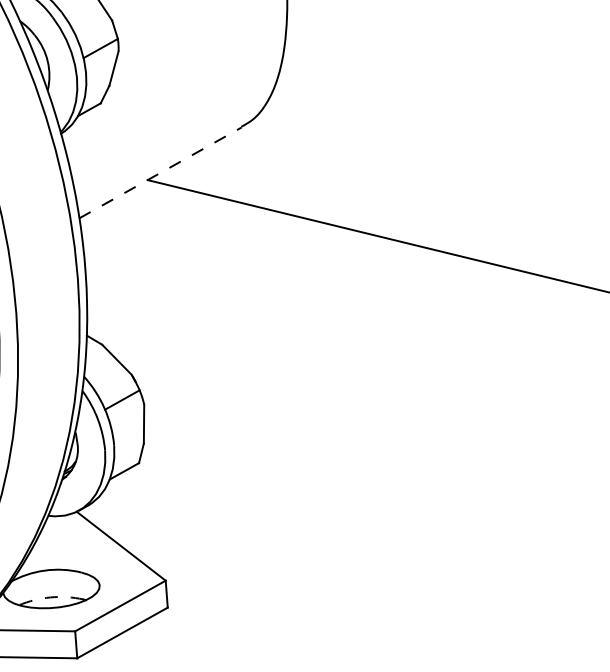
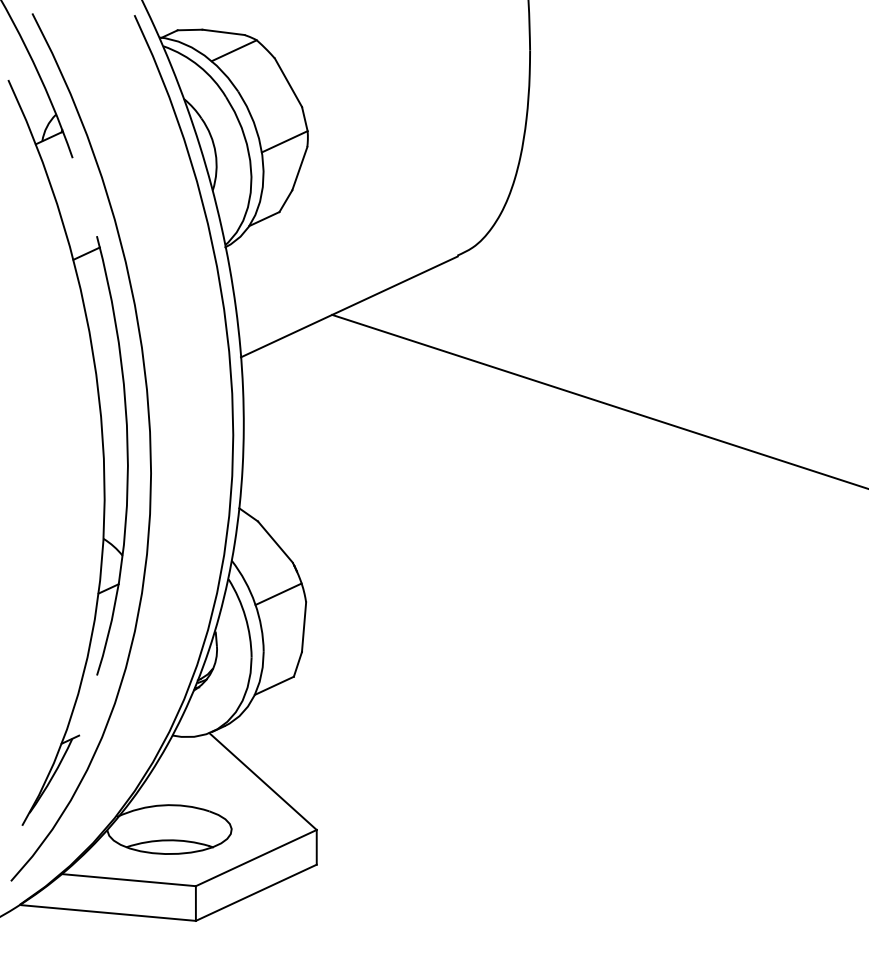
line: (160, 172) -> (349, 306), dashed -> solid
arc: (50, 597) -> (167, 840), dashed -> solid

